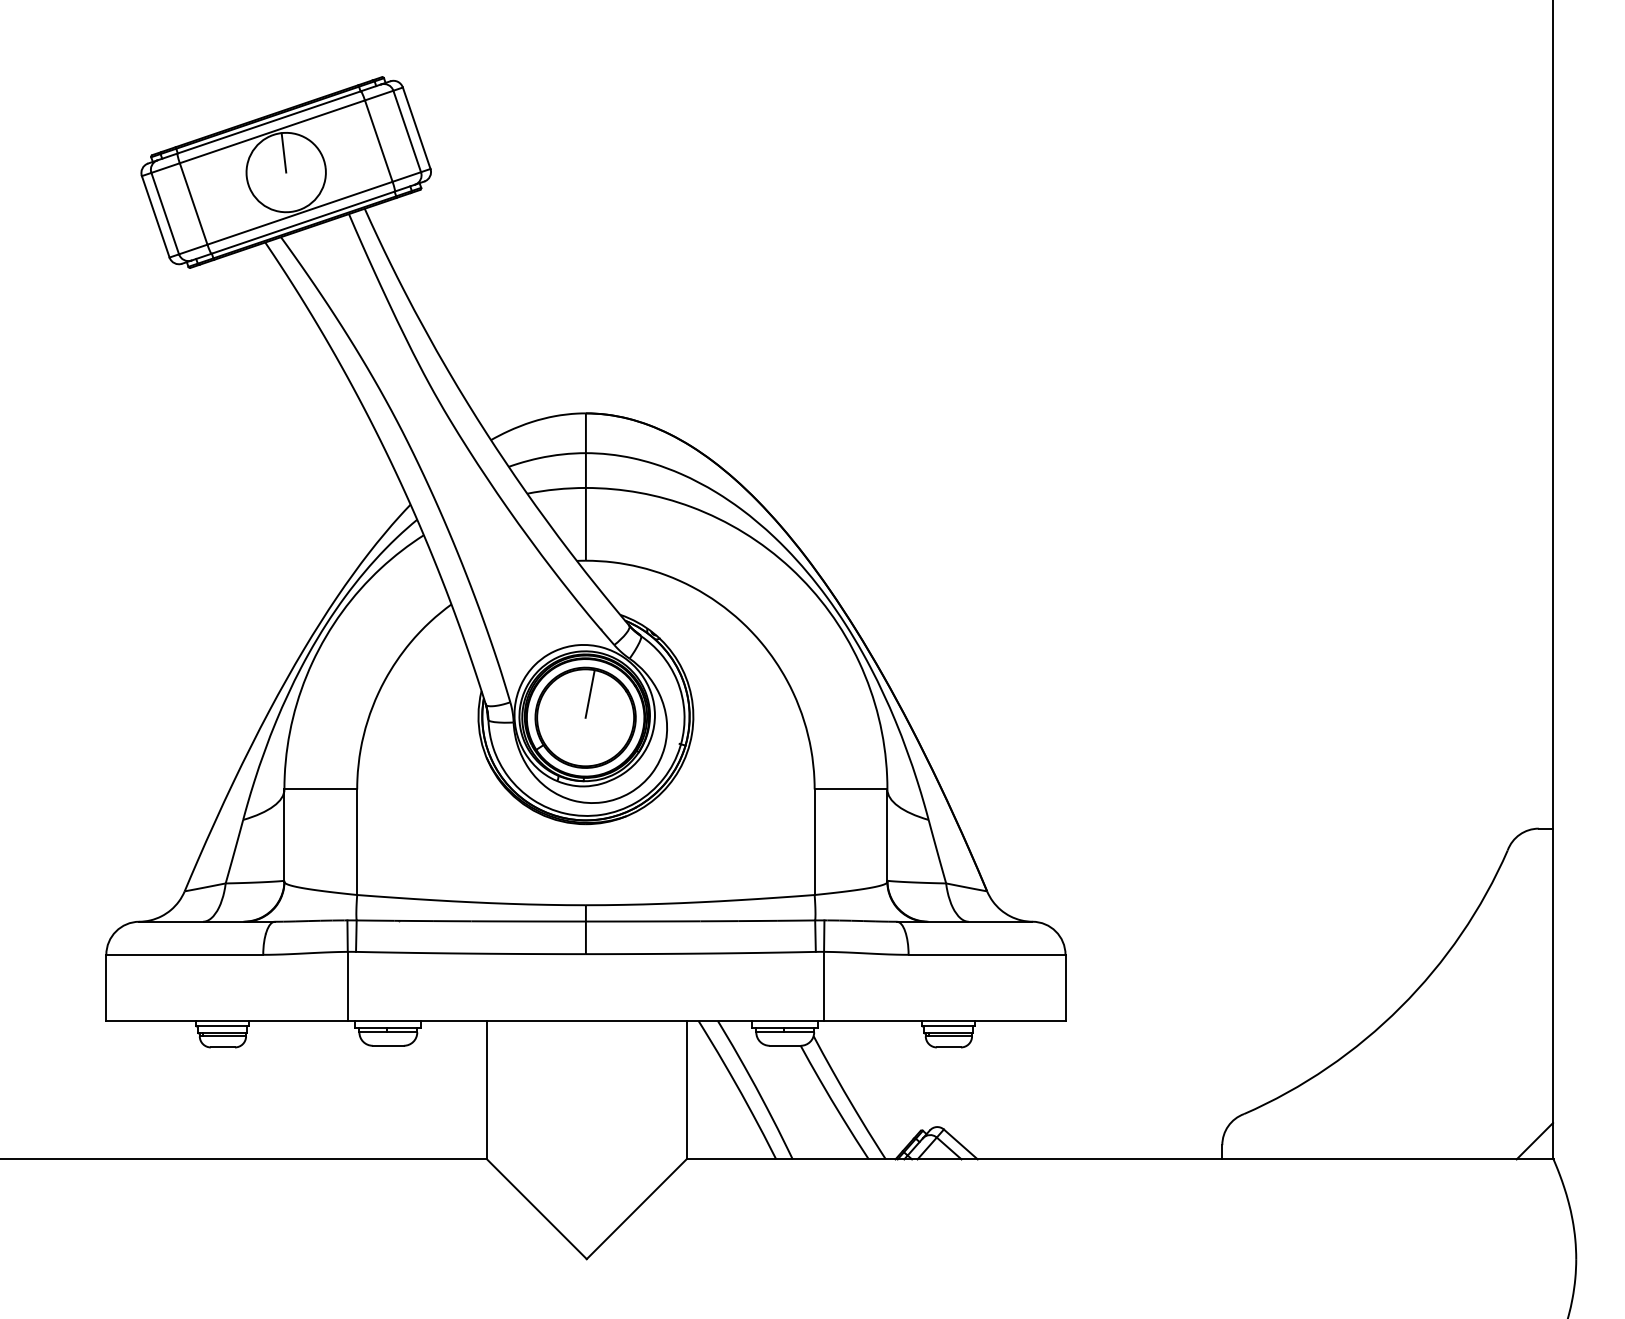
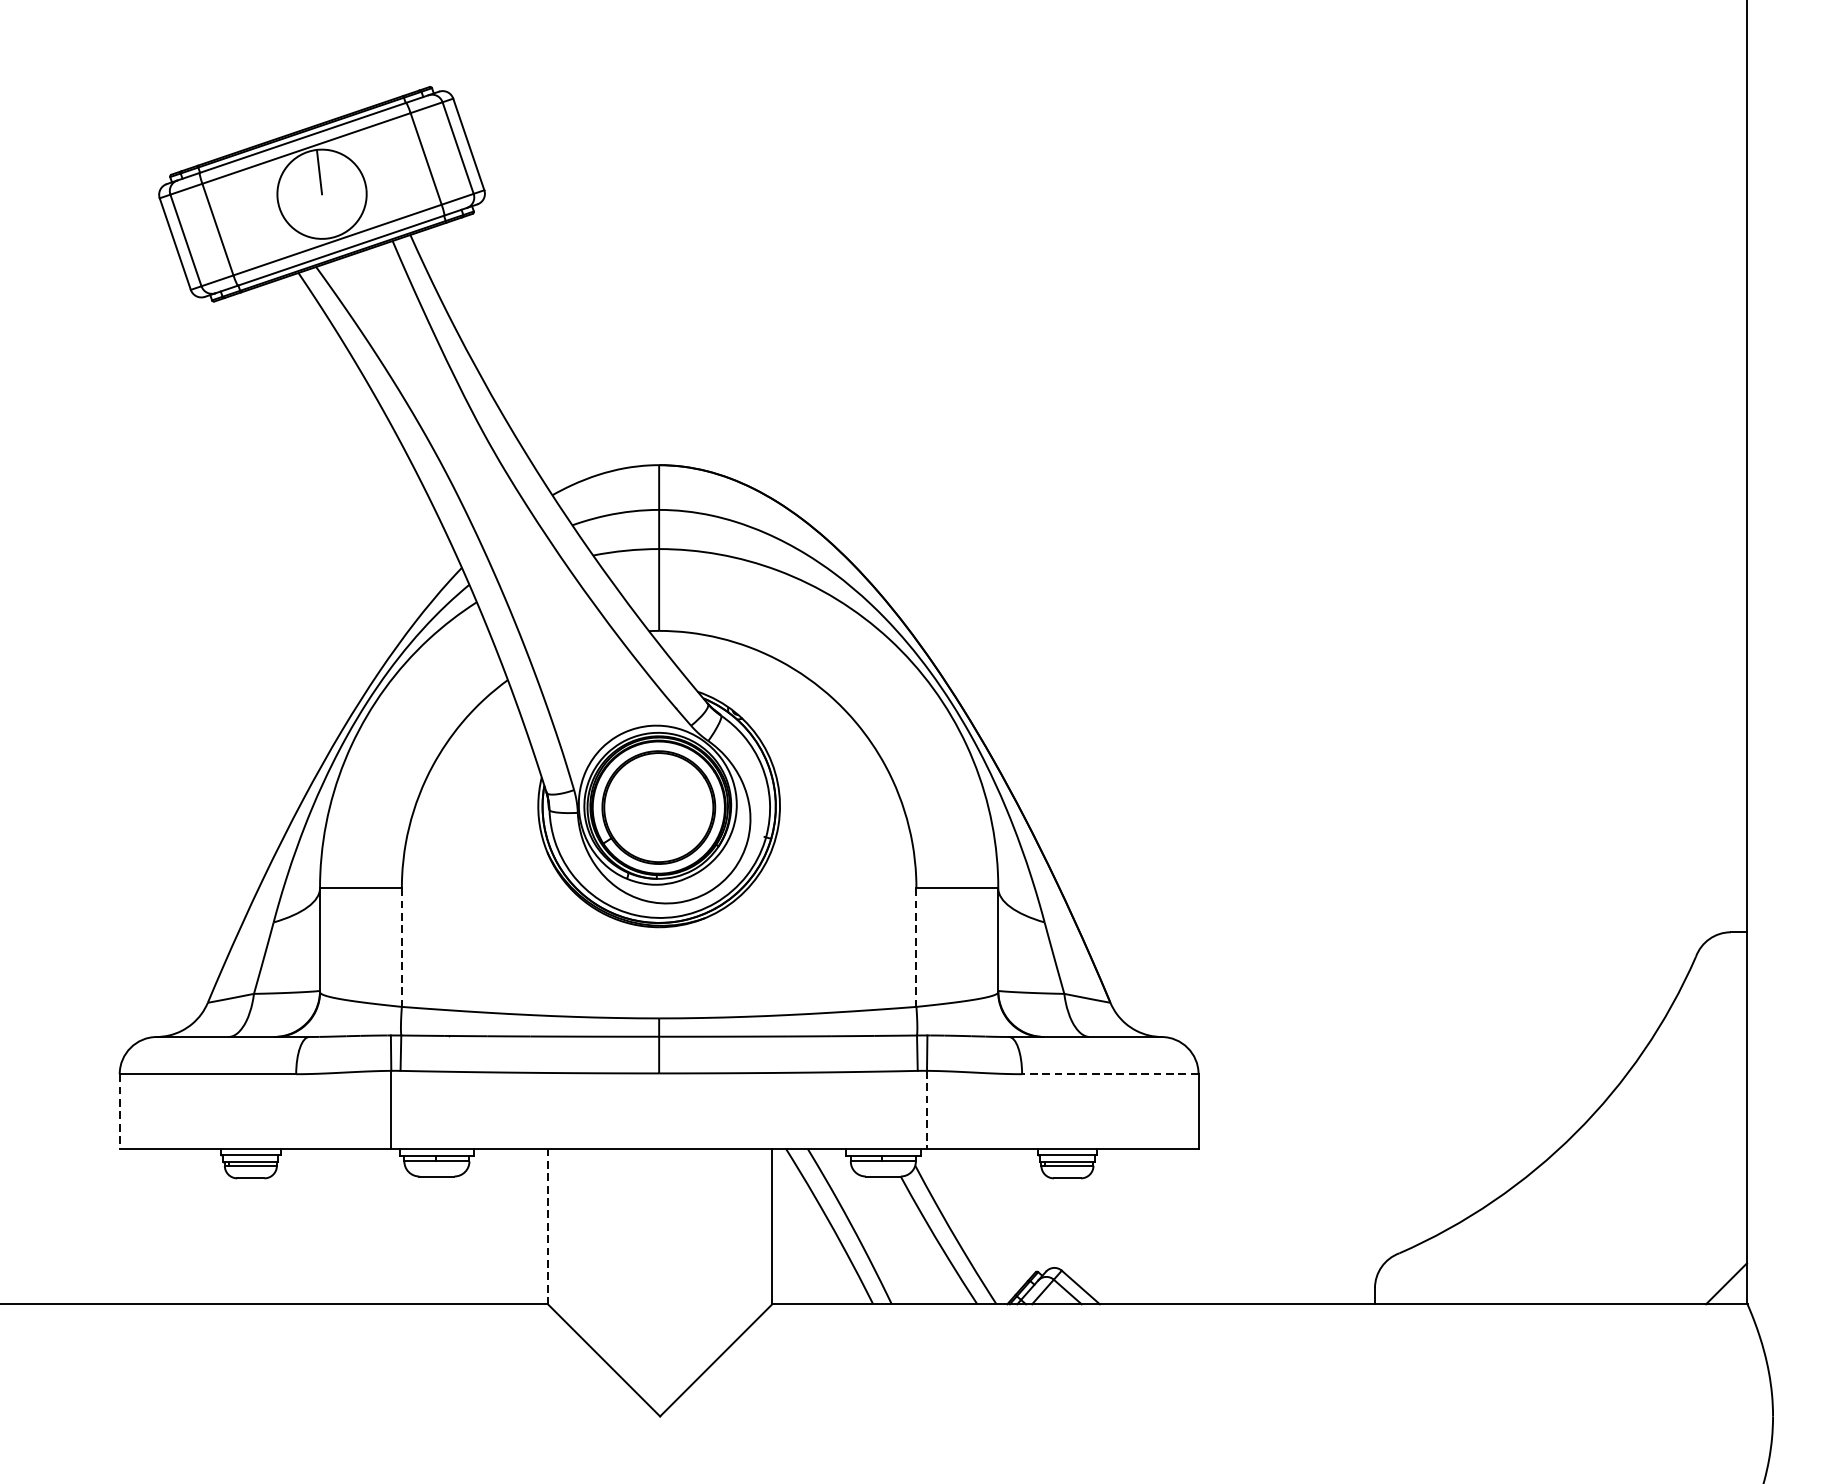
line: (589, 693) -> (663, 780), removed
line: (357, 842) -> (402, 947), solid -> dashed
line: (814, 842) -> (916, 947), solid -> dashed
line: (986, 954) -> (1109, 1073), solid -> dashed
line: (824, 986) -> (927, 1109), solid -> dashed
line: (106, 988) -> (119, 1112), solid -> dashed
line: (487, 1090) -> (548, 1226), solid -> dashed

